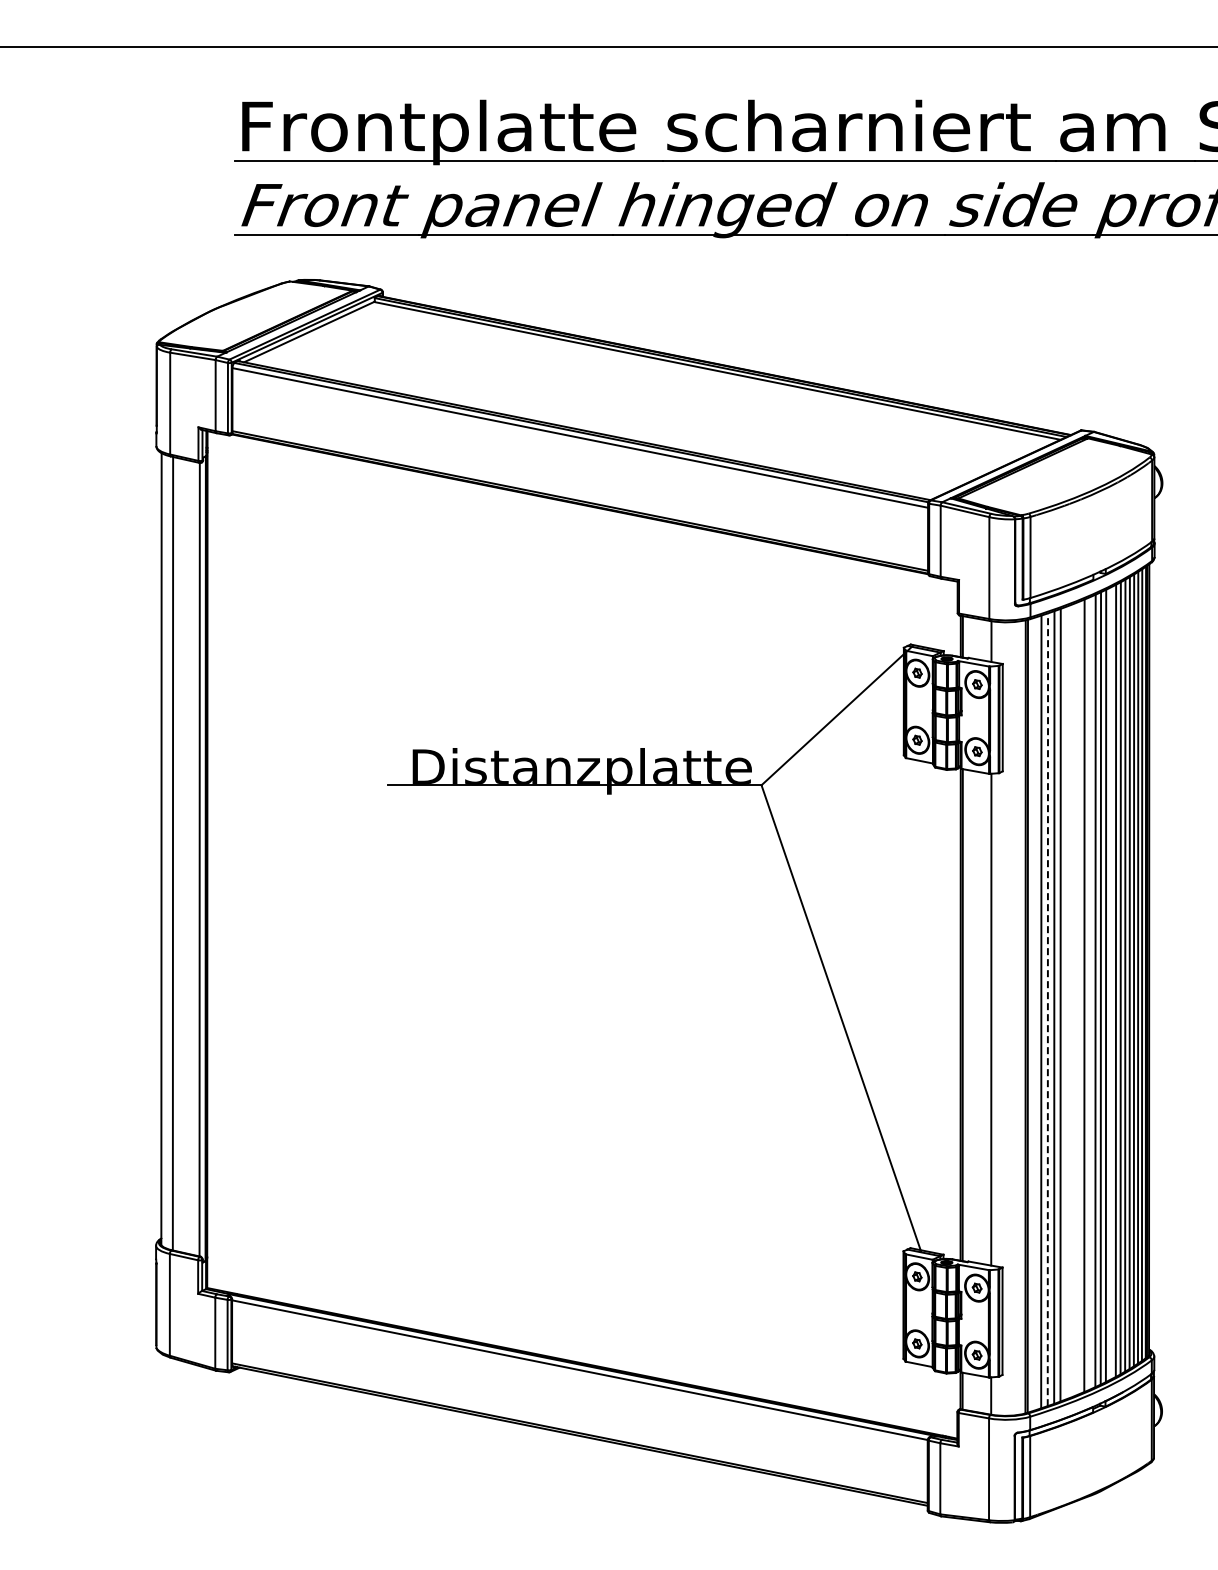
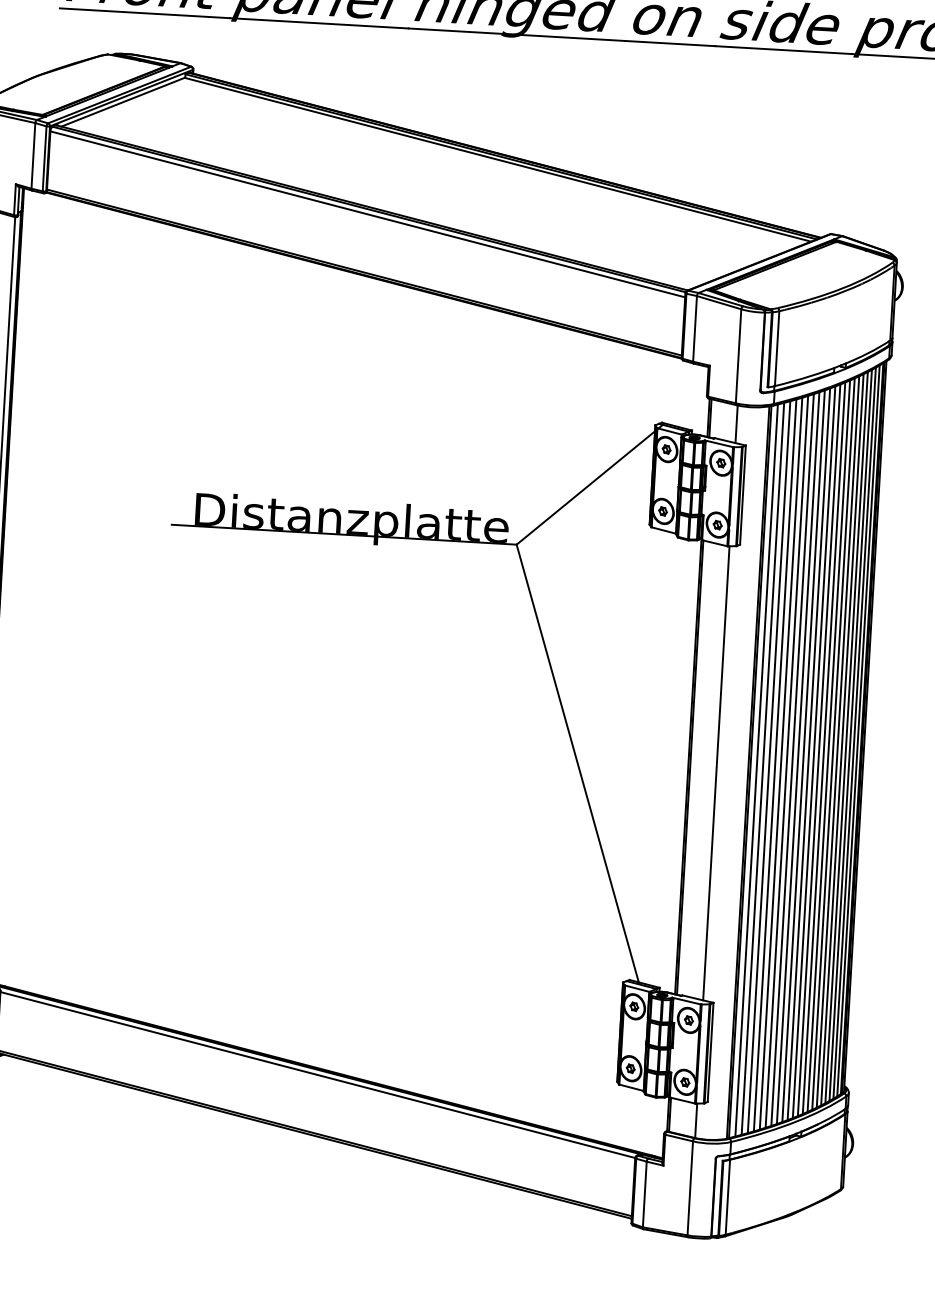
line: (1110, 983) -> (828, 746), added
line: (1089, 993) -> (808, 754), added
line: (1078, 997) -> (798, 757), added
line: (1072, 1000) -> (792, 759), added
line: (1066, 1002) -> (786, 761), added
line: (1047, 1009) -> (768, 766), dashed -> solid
line: (1034, 1013) -> (756, 769), added

